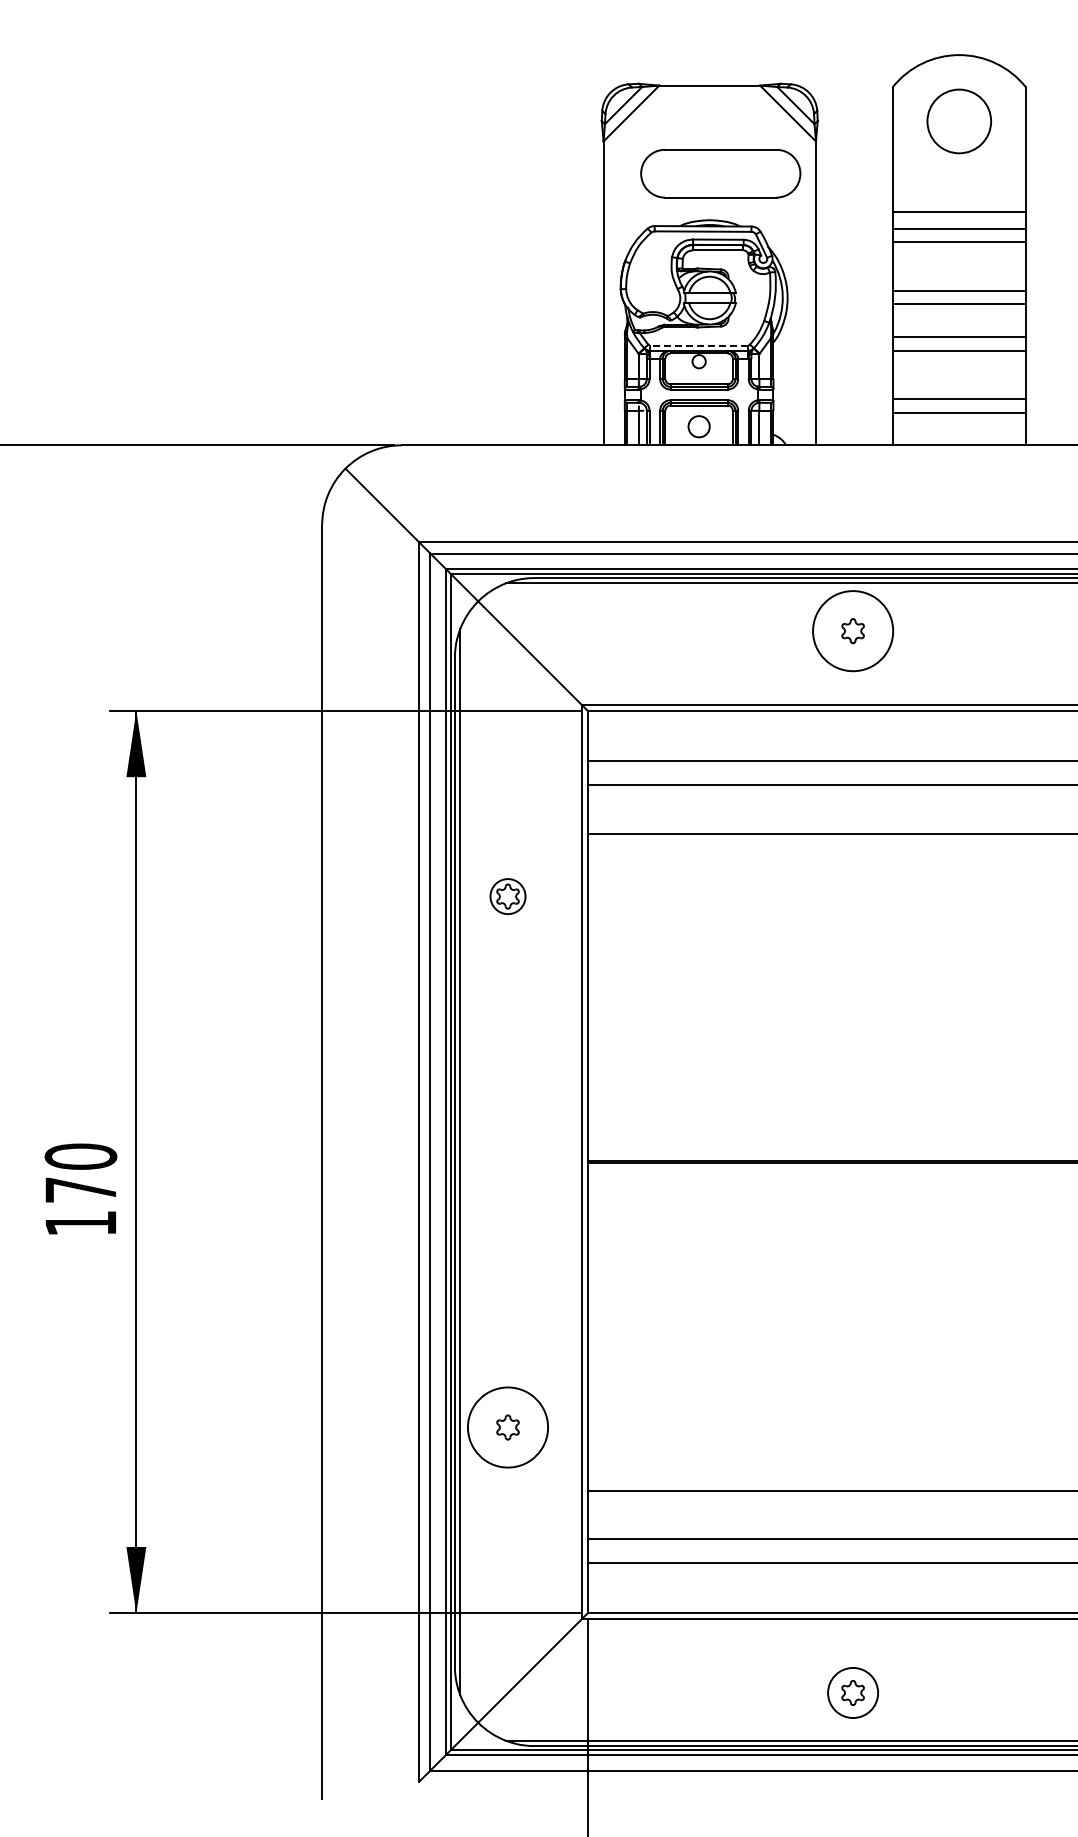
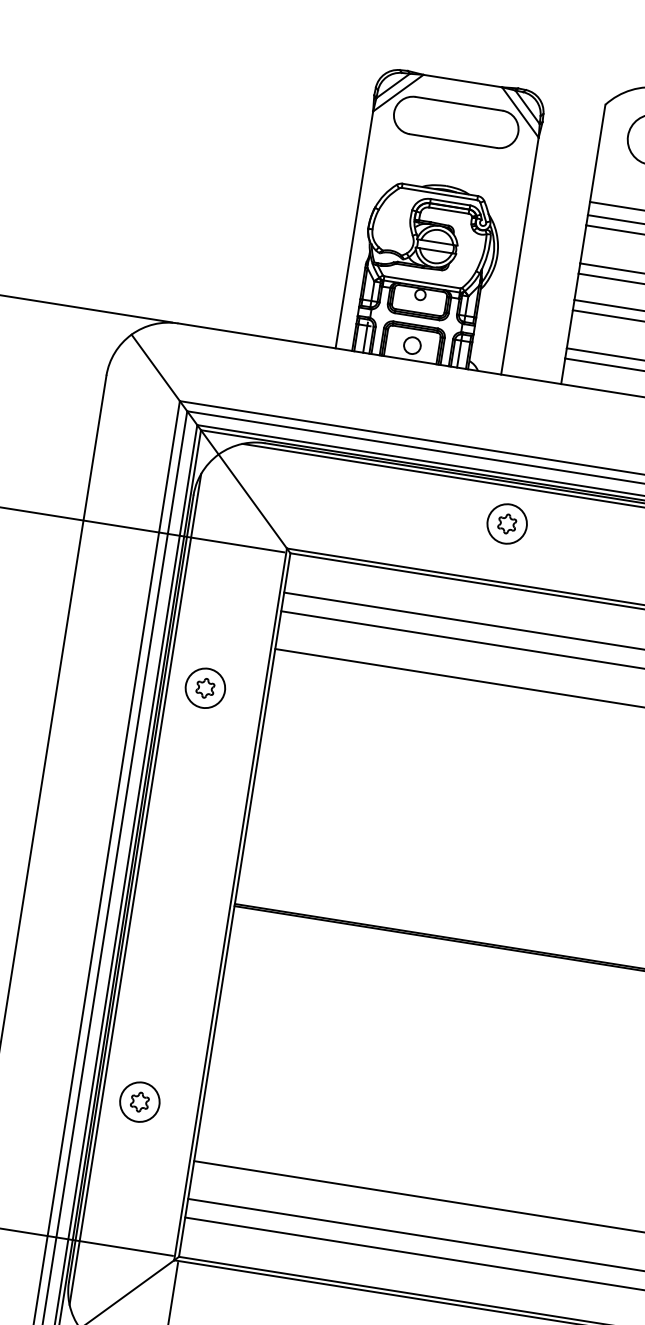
part: (720, 173) -> (456, 122), moved
line: (699, 345) -> (422, 282), dashed -> solid
circle: (853, 631) -> (507, 524), size x0.62
circle: (507, 896) -> (205, 688), size x1.43
circle: (507, 1427) -> (139, 1102), size x0.62

